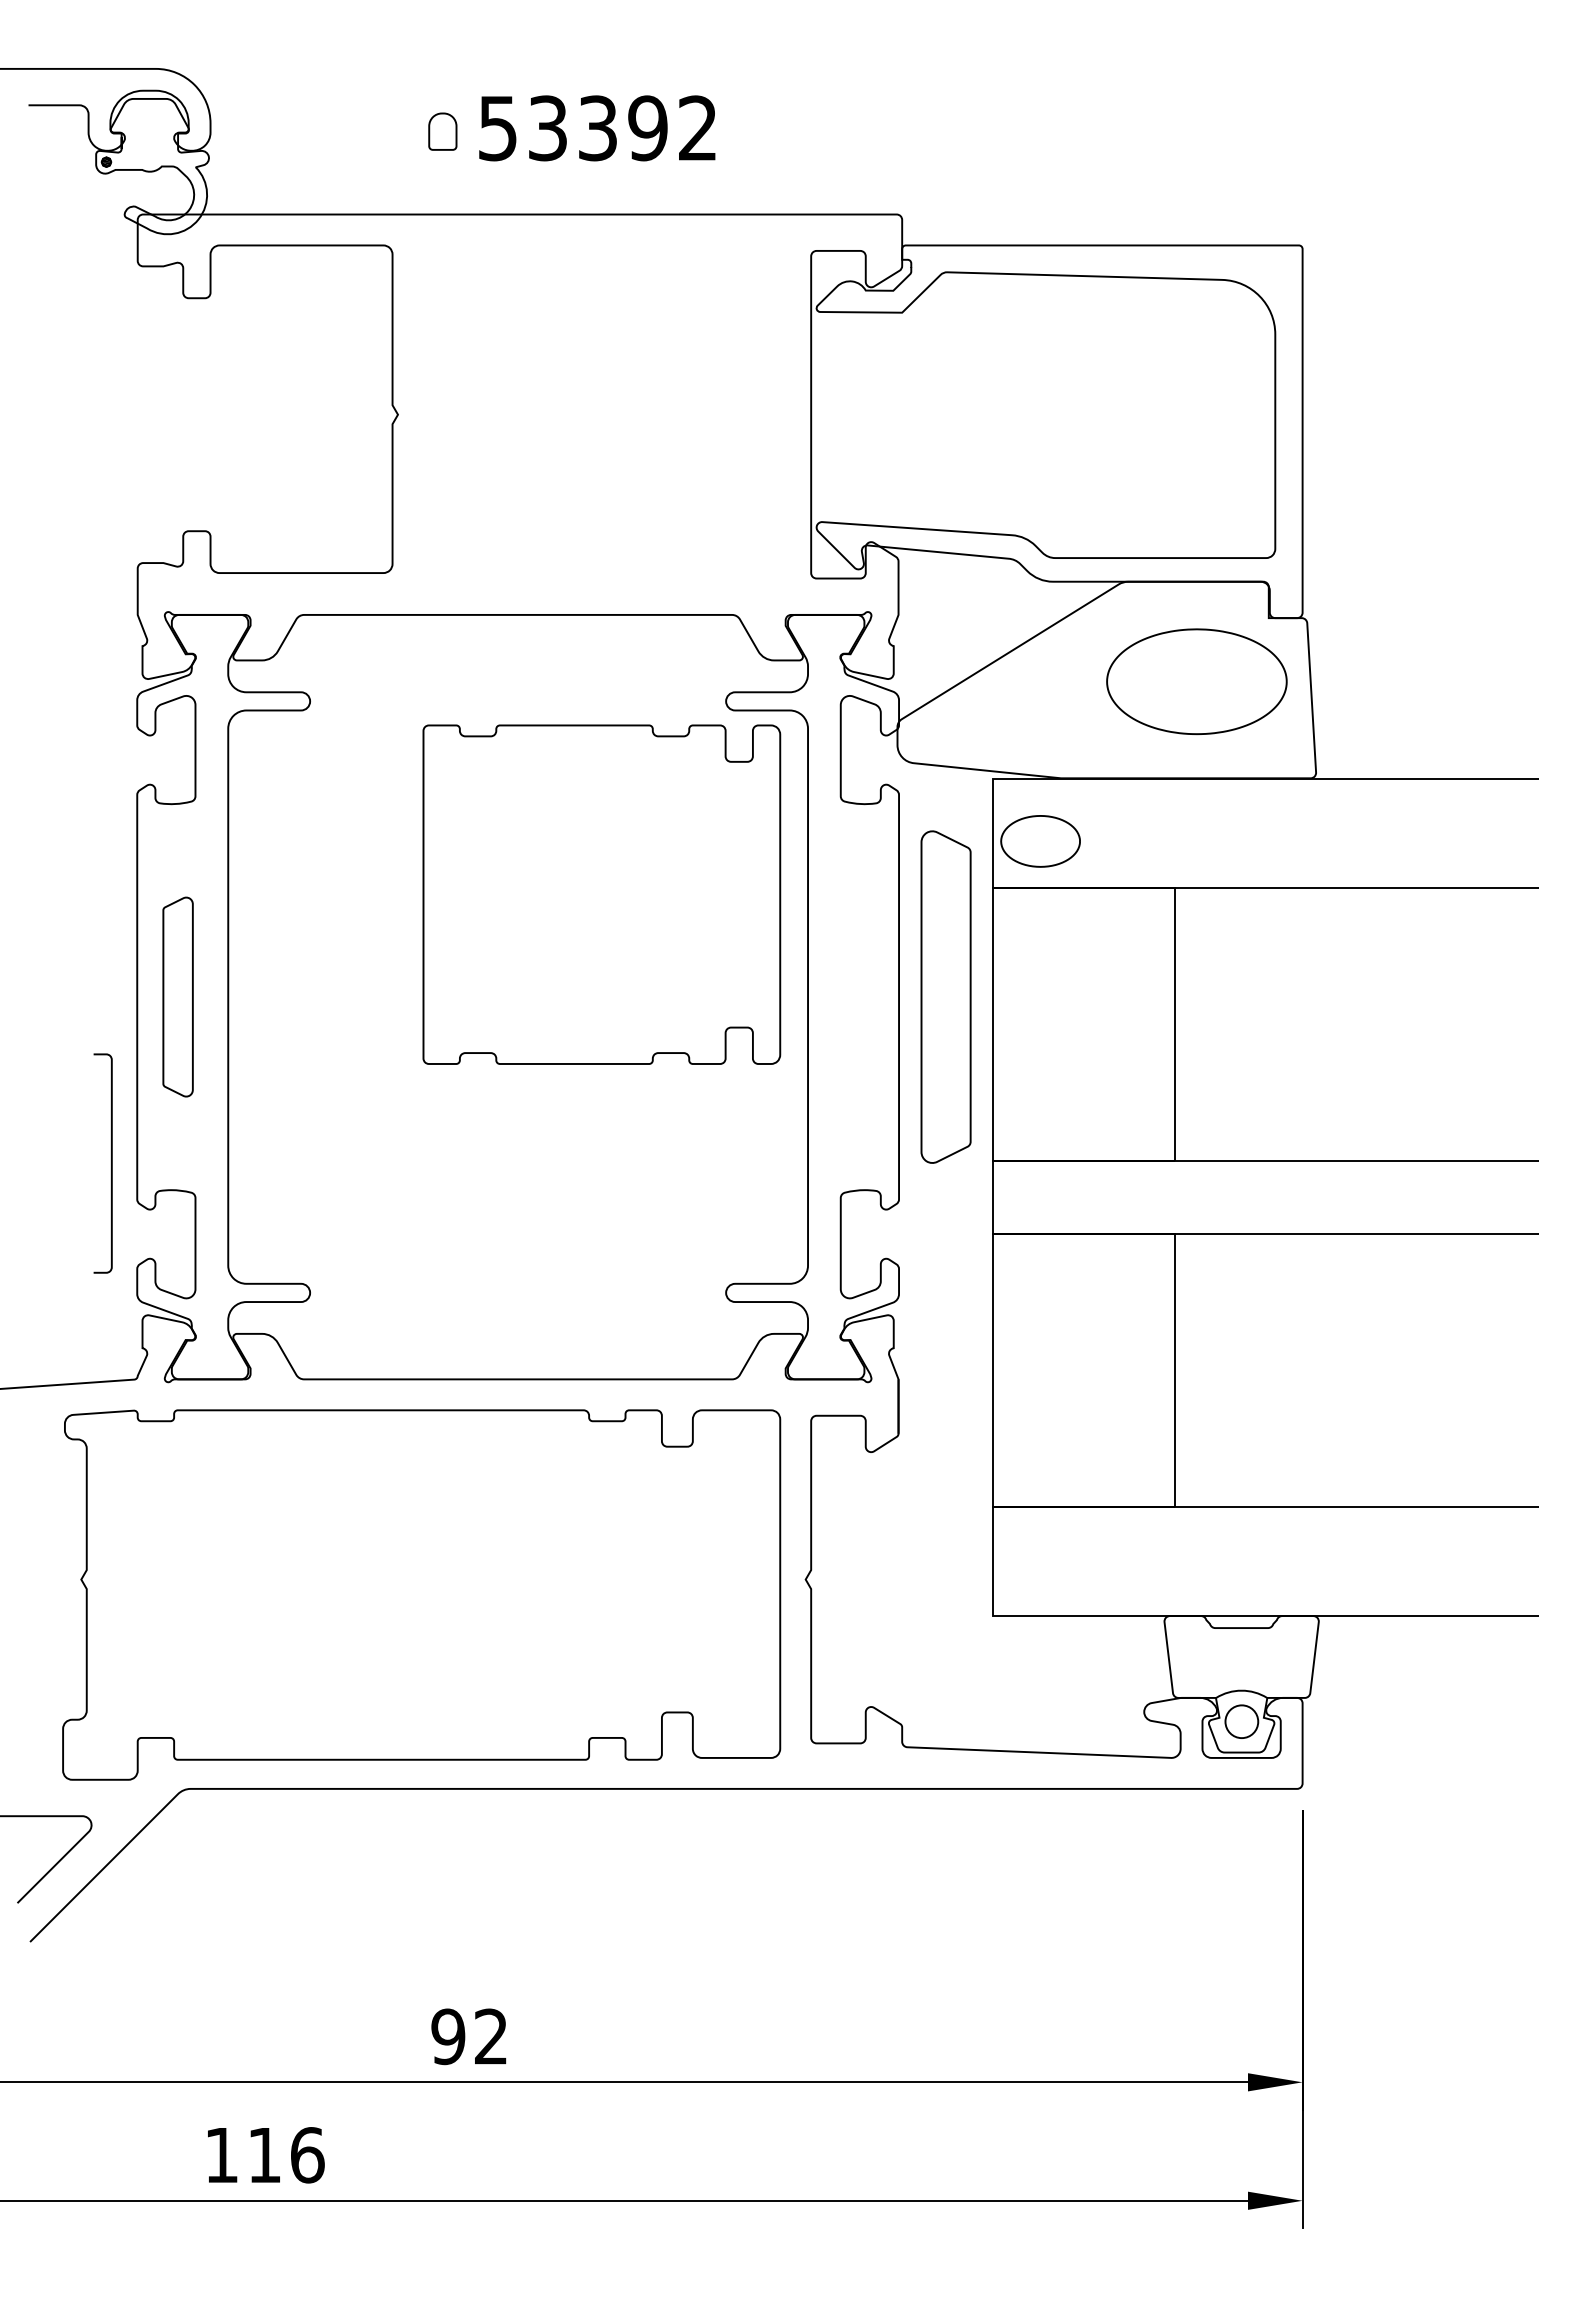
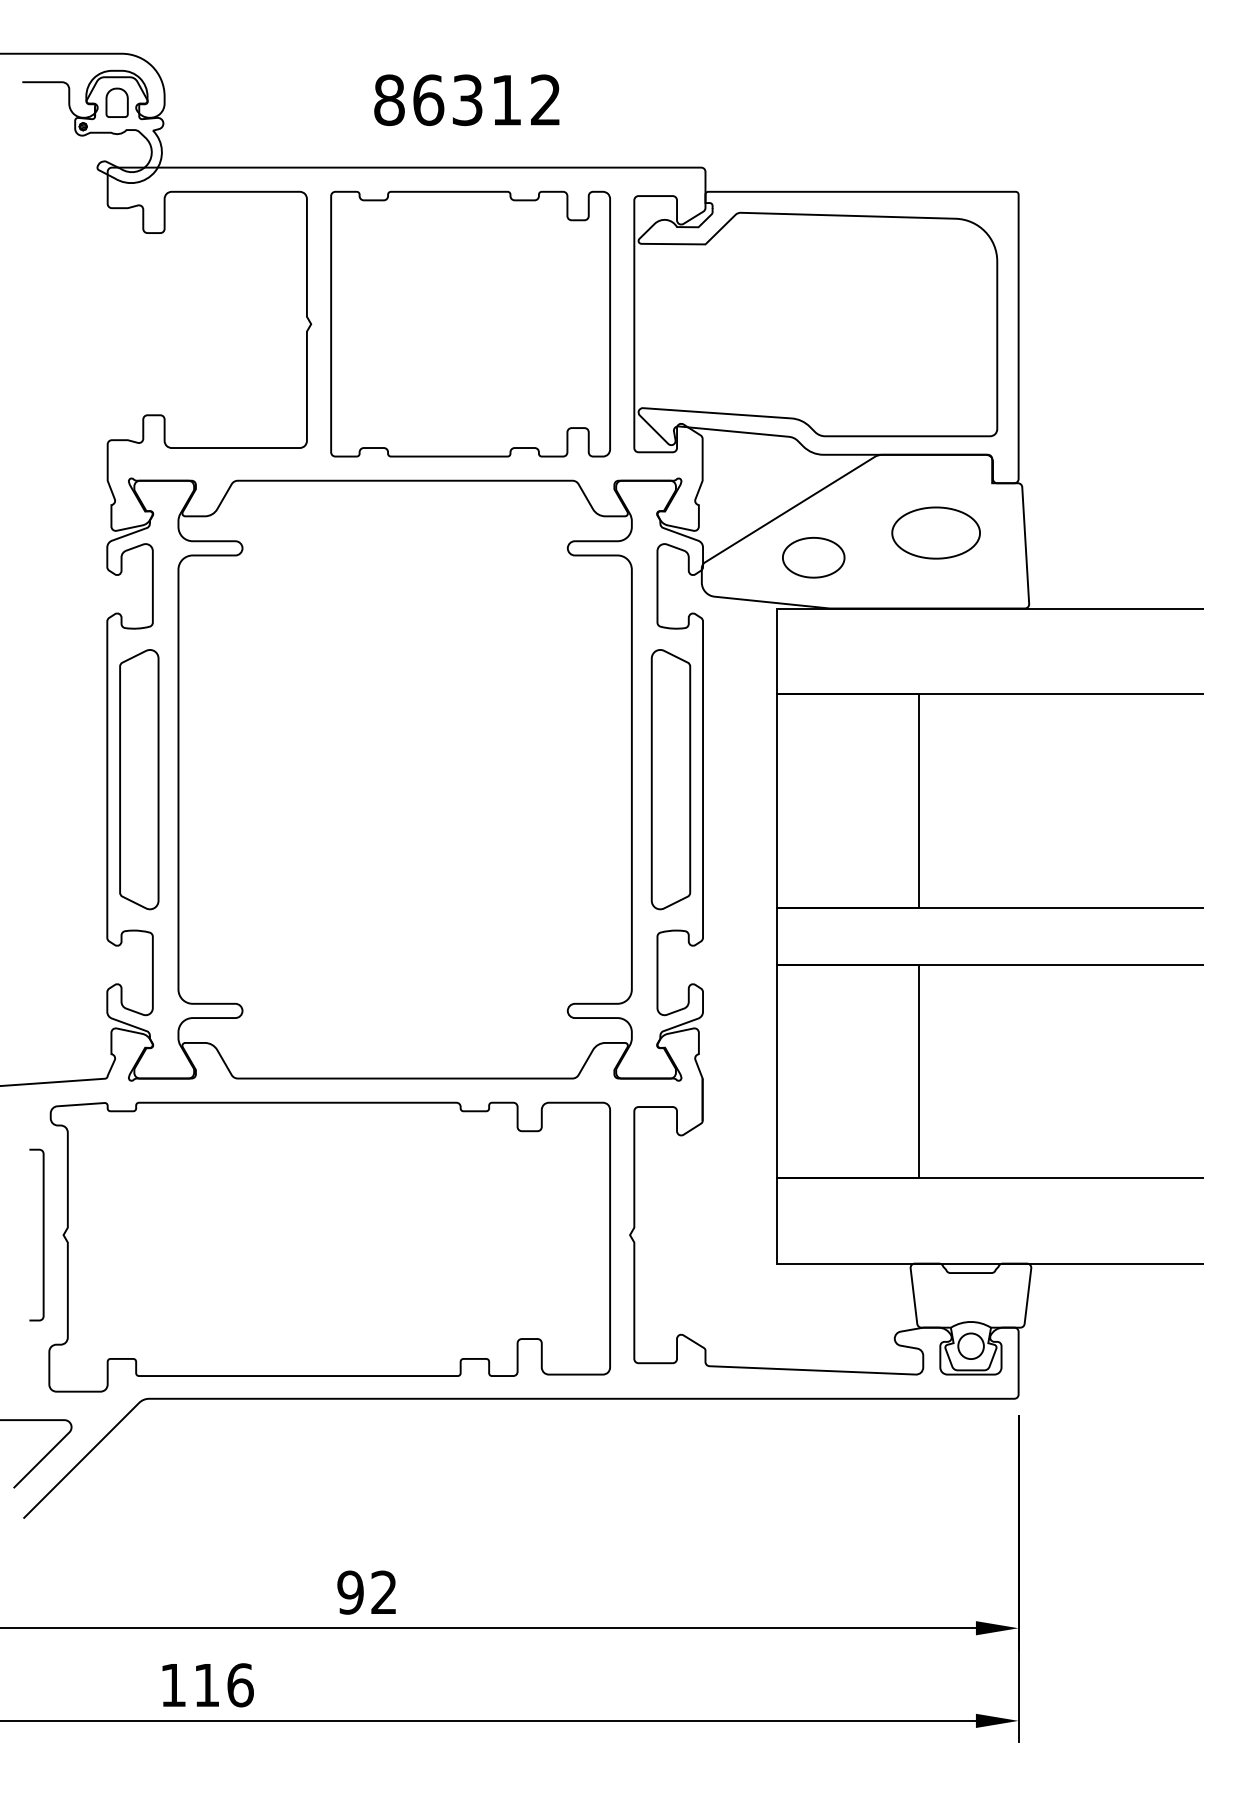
text: (572, 128) -> (447, 100), 53392 -> 86312
part: (442, 131) -> (116, 102), moved
part: (1197, 681) -> (936, 532), size x0.62
part: (1040, 841) -> (813, 557), moved
part: (601, 894) -> (470, 324), moved
part: (177, 996) -> (138, 779), size x1.67
part: (945, 996) -> (670, 779), moved
curve: (110, 1163) -> (42, 1235), moved

